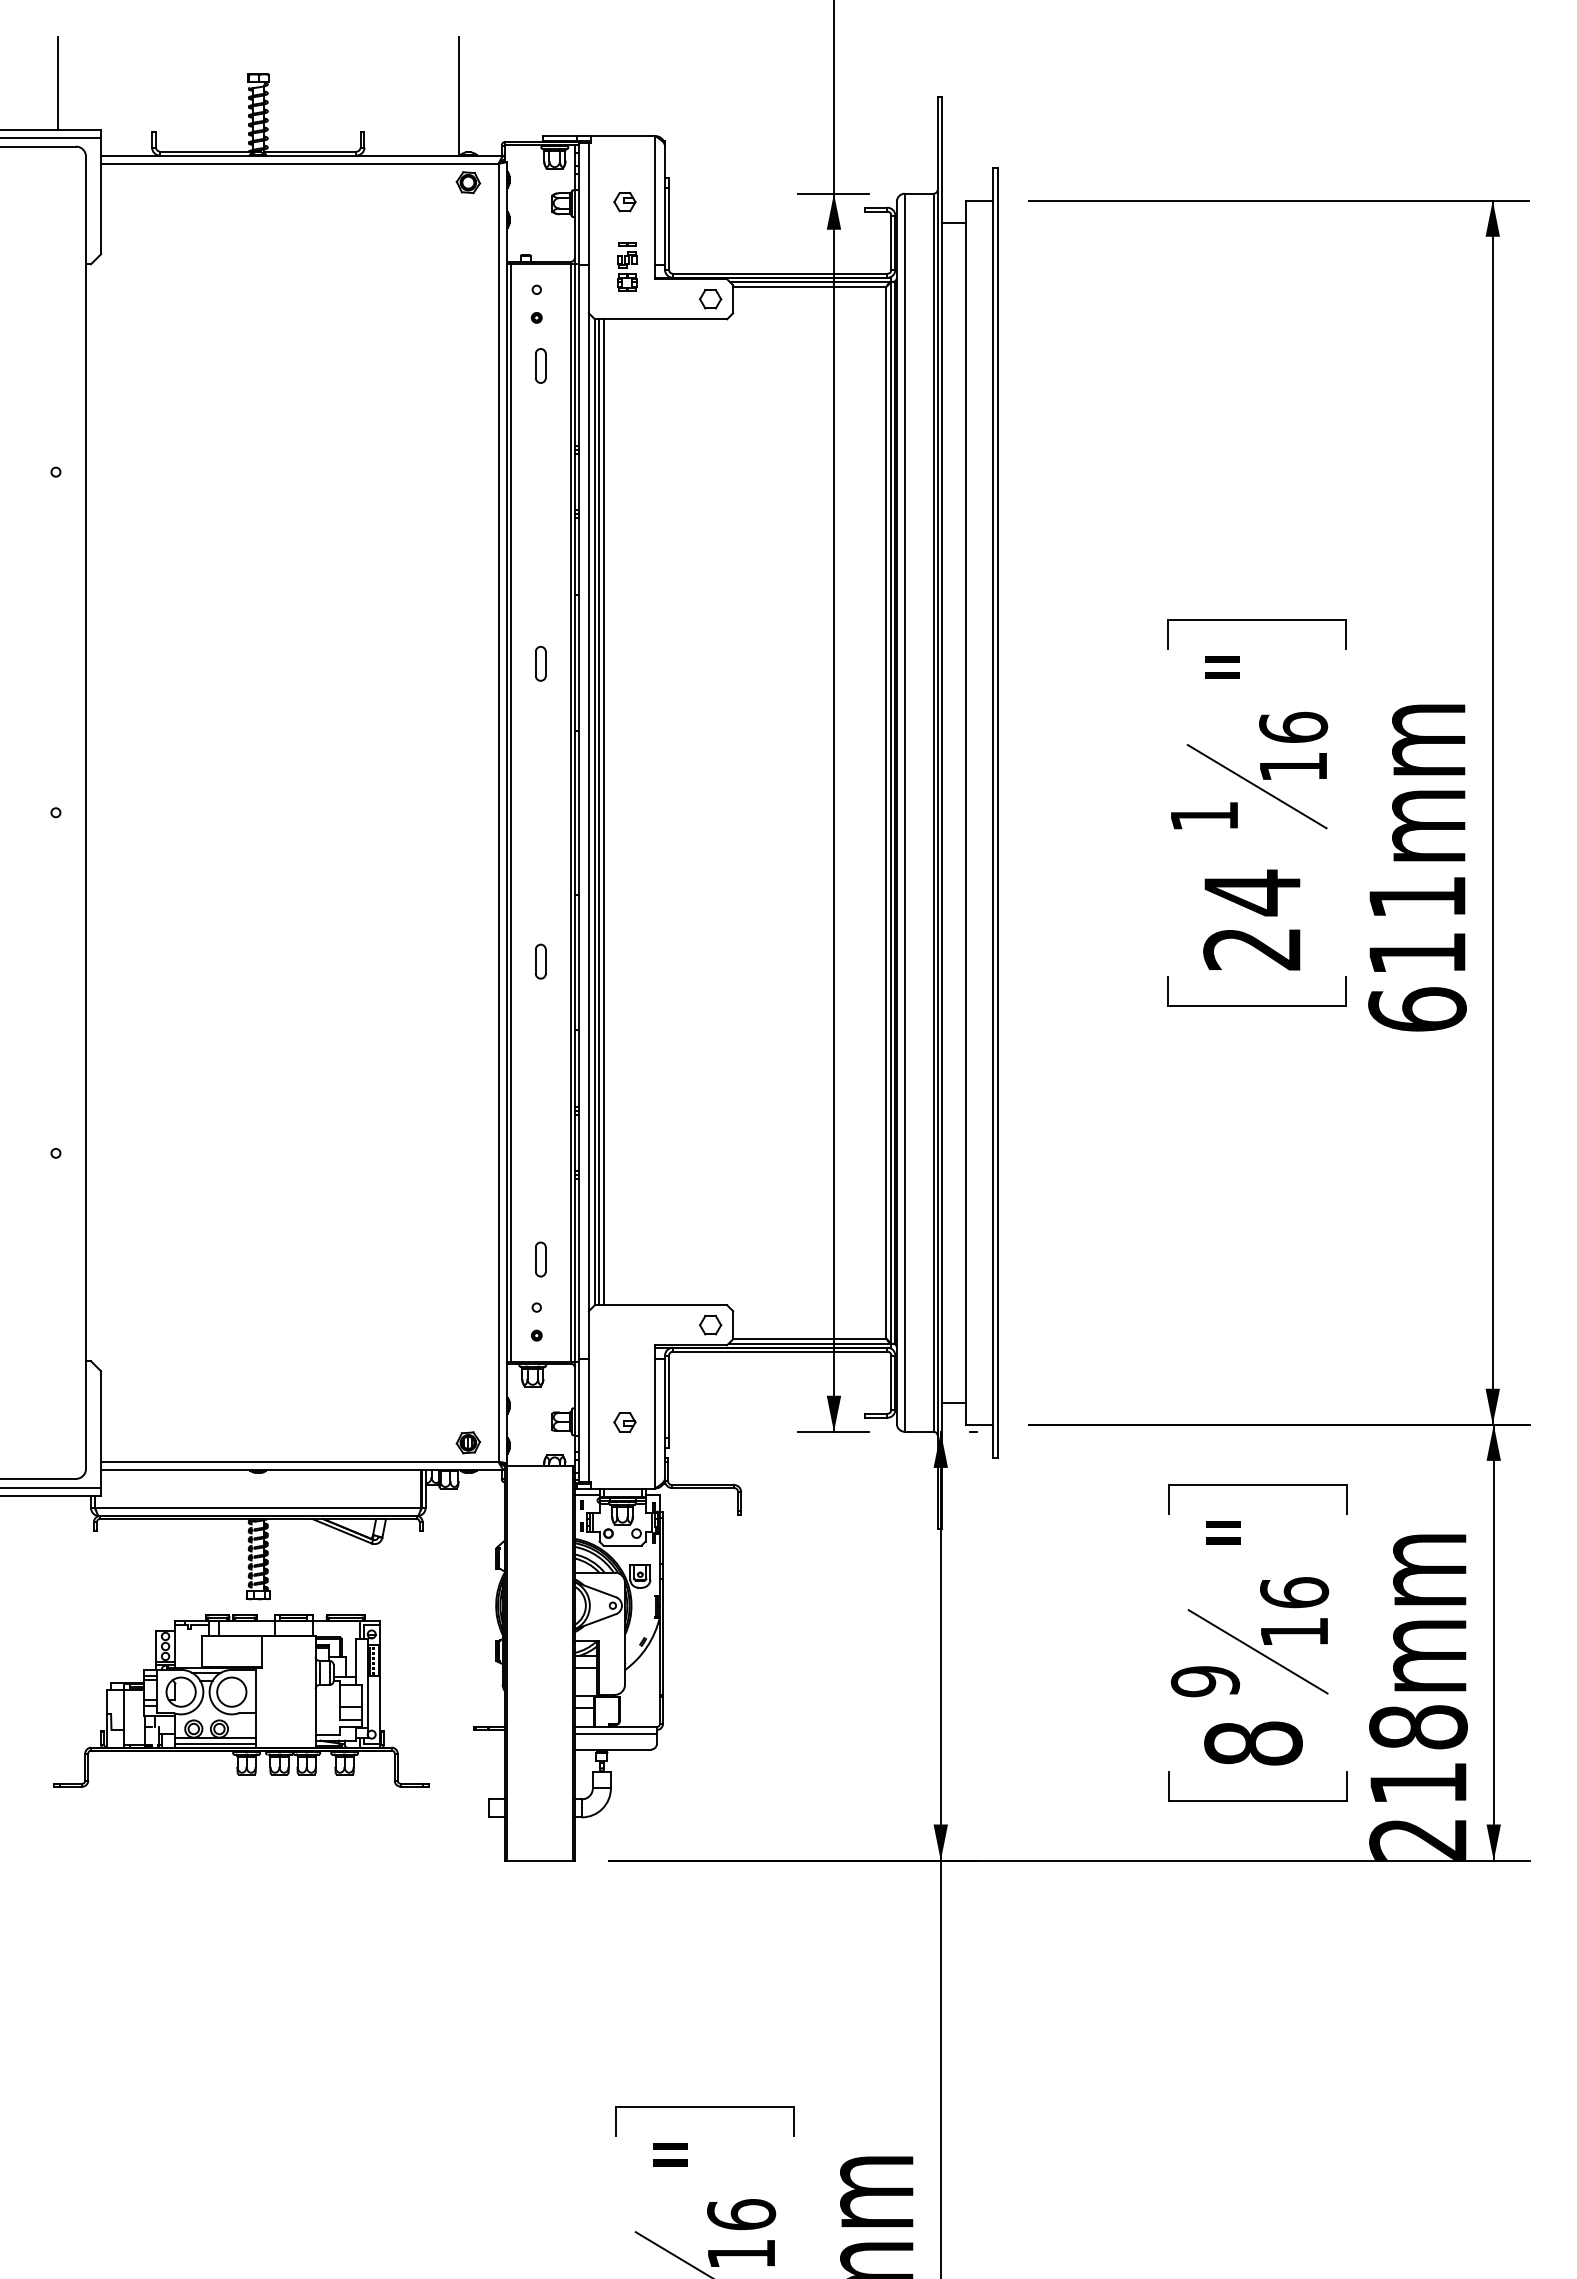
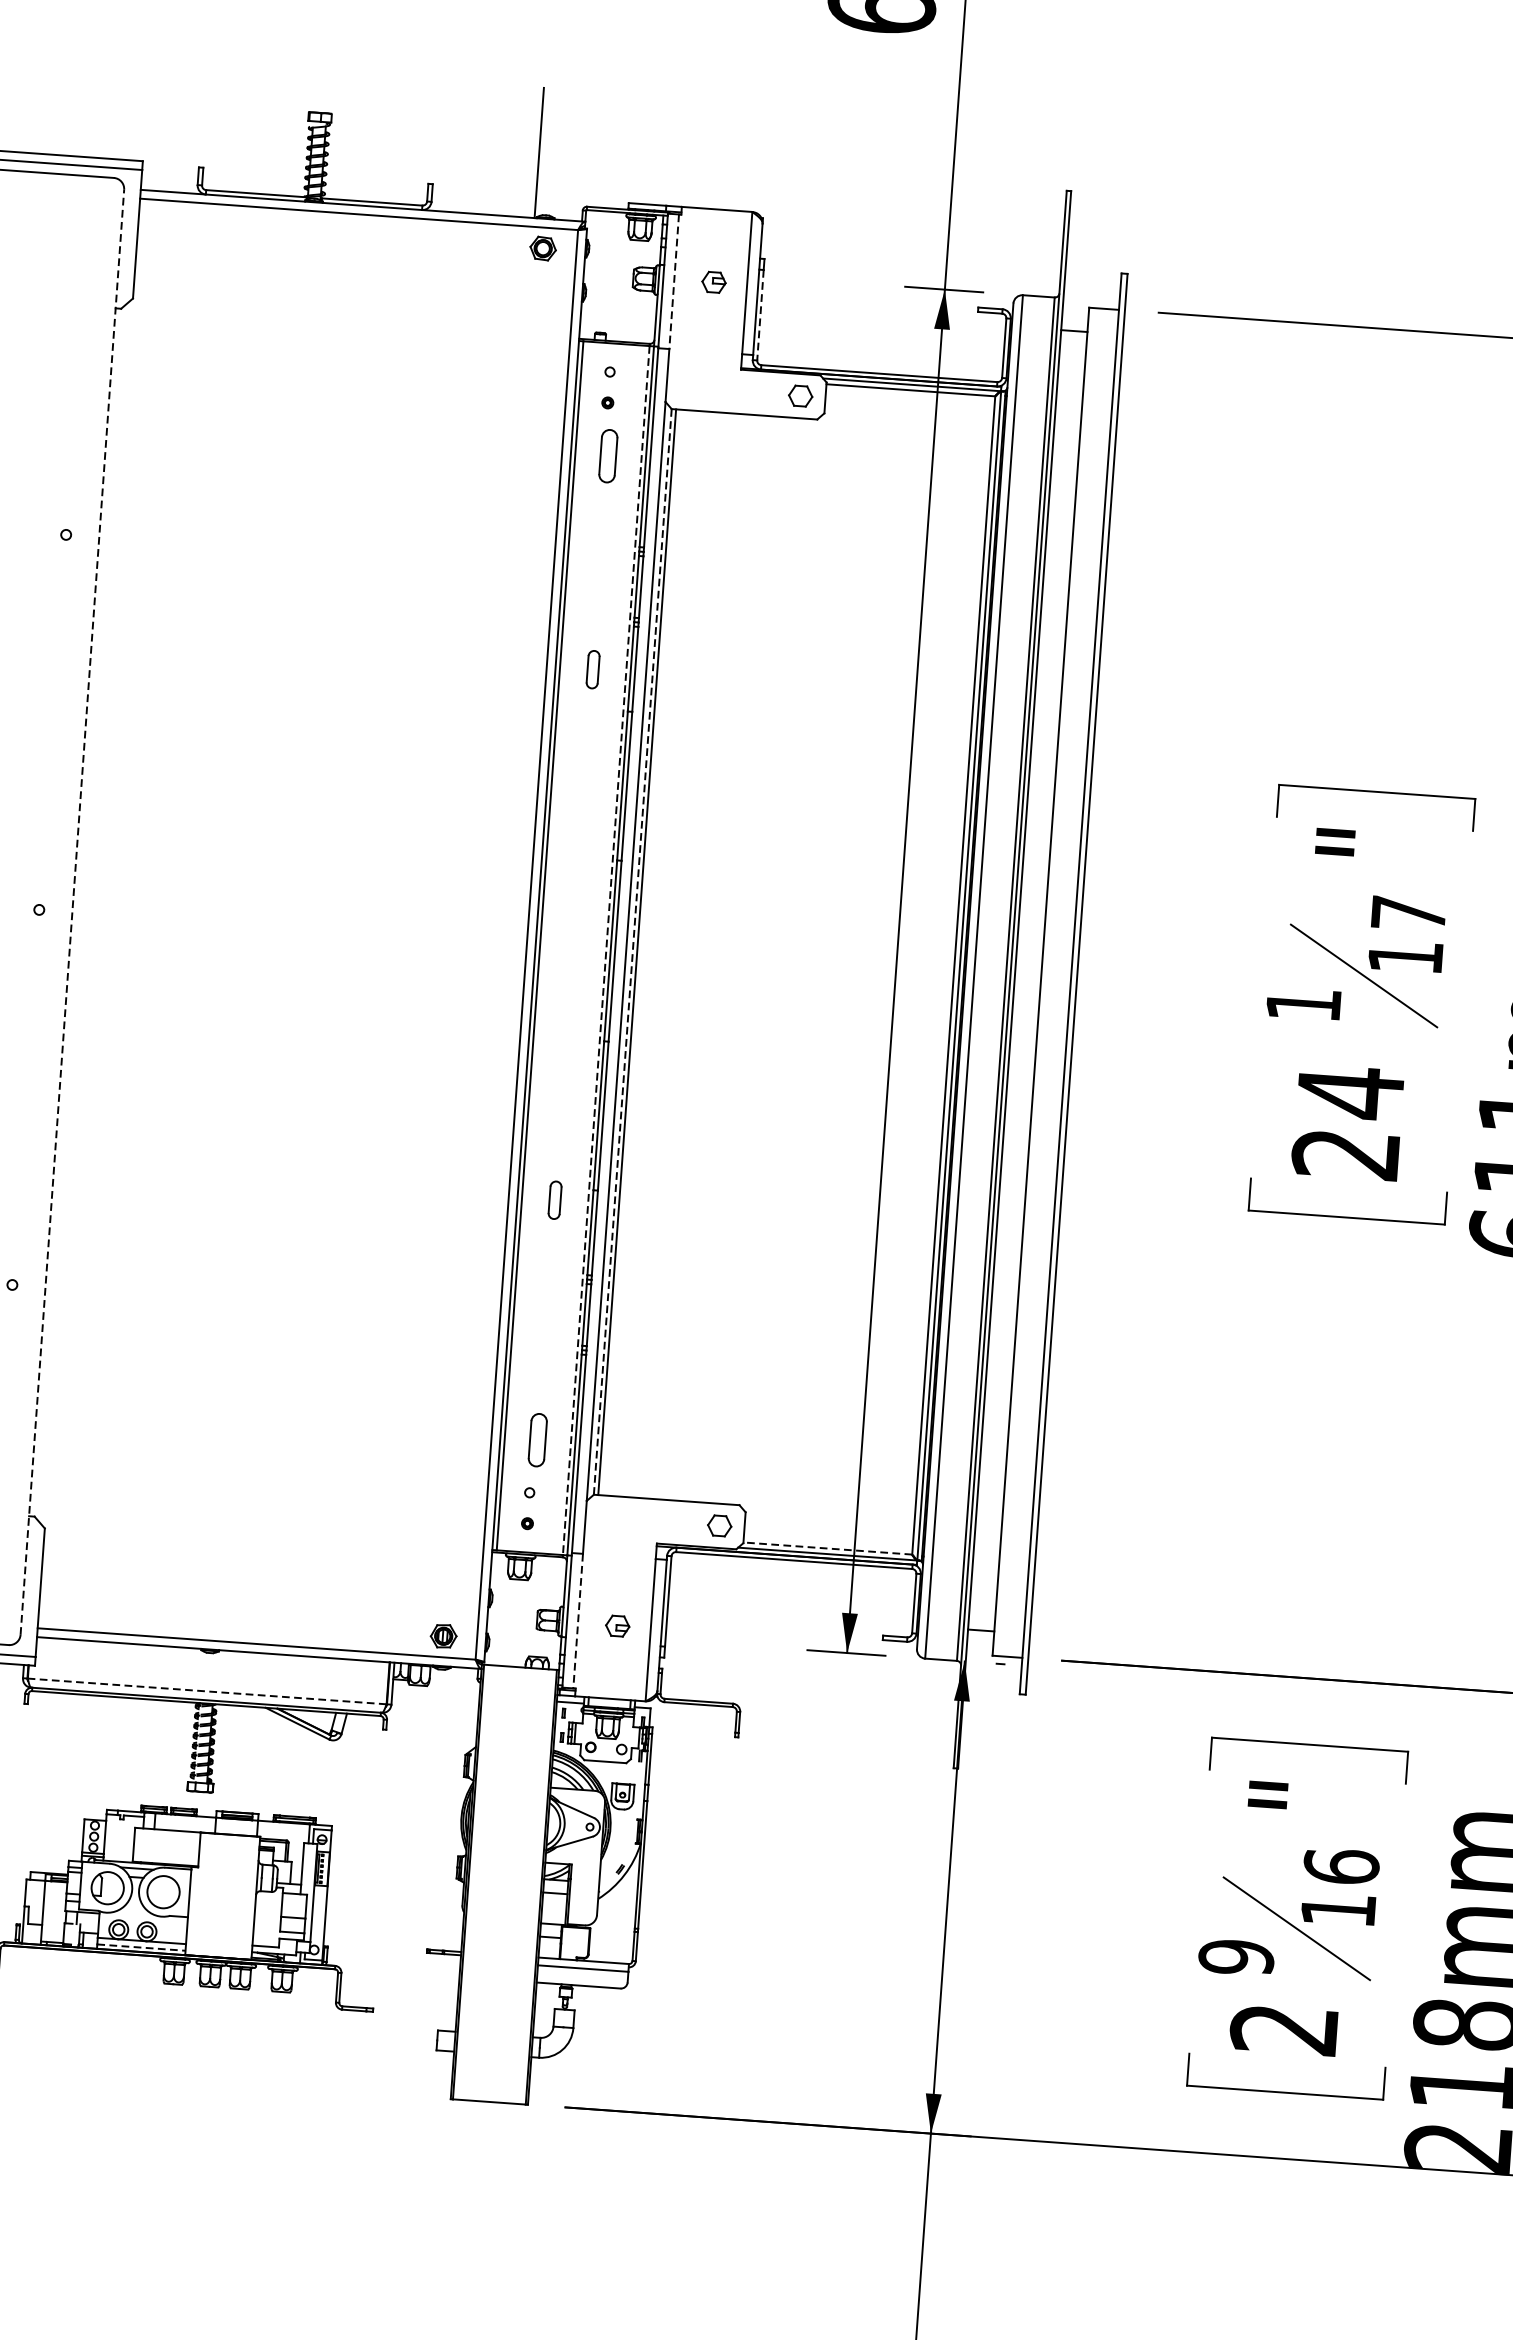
line: (57, 83) -> (98, 107), removed
line: (588, 204) -> (673, 282), solid -> dashed
line: (669, 229) -> (760, 316), solid -> dashed
part: (627, 266) -> (711, 353), removed
part: (540, 365) -> (608, 455), size x1.4
part: (540, 663) -> (592, 669), moved
text: (1293, 726) -> (1408, 912), 16 -> 17
line: (86, 812) -> (72, 912), solid -> dashed
line: (570, 812) -> (605, 950), solid -> dashed
line: (594, 812) -> (632, 952), solid -> dashed
line: (603, 812) -> (642, 952), removed
part: (540, 961) -> (554, 1200), moved
part: (540, 1259) -> (537, 1440), size x1.4
line: (809, 1338) -> (827, 1548), solid -> dashed
line: (588, 1420) -> (577, 1621), solid -> dashed
line: (258, 1507) -> (207, 1690), solid -> dashed
line: (215, 1743) -> (141, 1947), solid -> dashed
text: (1253, 1743) -> (1284, 2029), 8 -> 2

